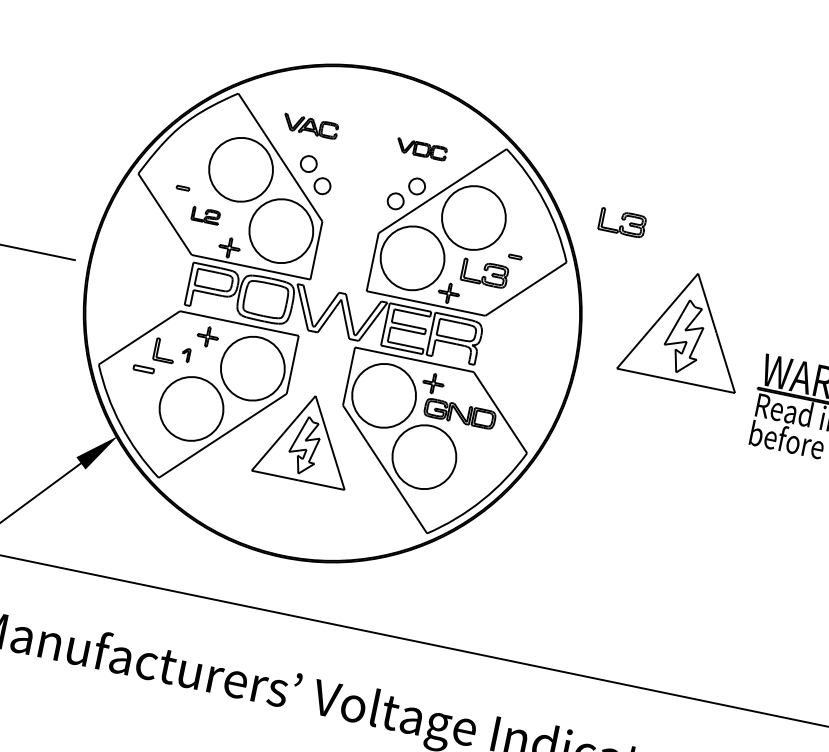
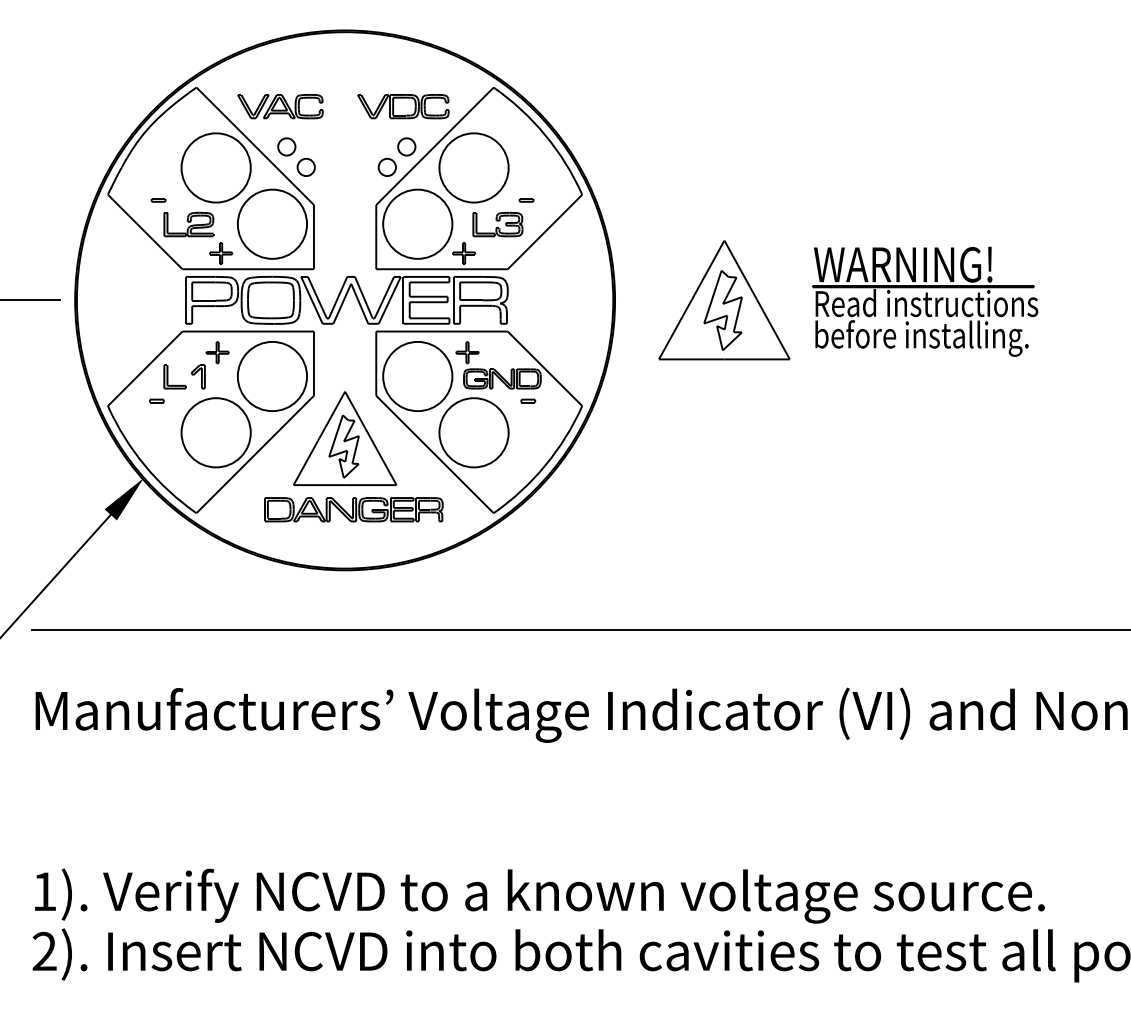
part: (310, 126) -> (280, 106), size x1.43
part: (421, 149) -> (403, 106), size x1.67
part: (205, 215) -> (188, 224), size x1.67
part: (622, 222) -> (632, 140), removed
part: (687, 327) -> (724, 300), moved
part: (186, 354) -> (198, 376), size x1.67
part: (143, 368) -> (156, 400), size x0.62
part: (479, 438) -> (528, 400), added
part: (301, 503) -> (353, 509), added

